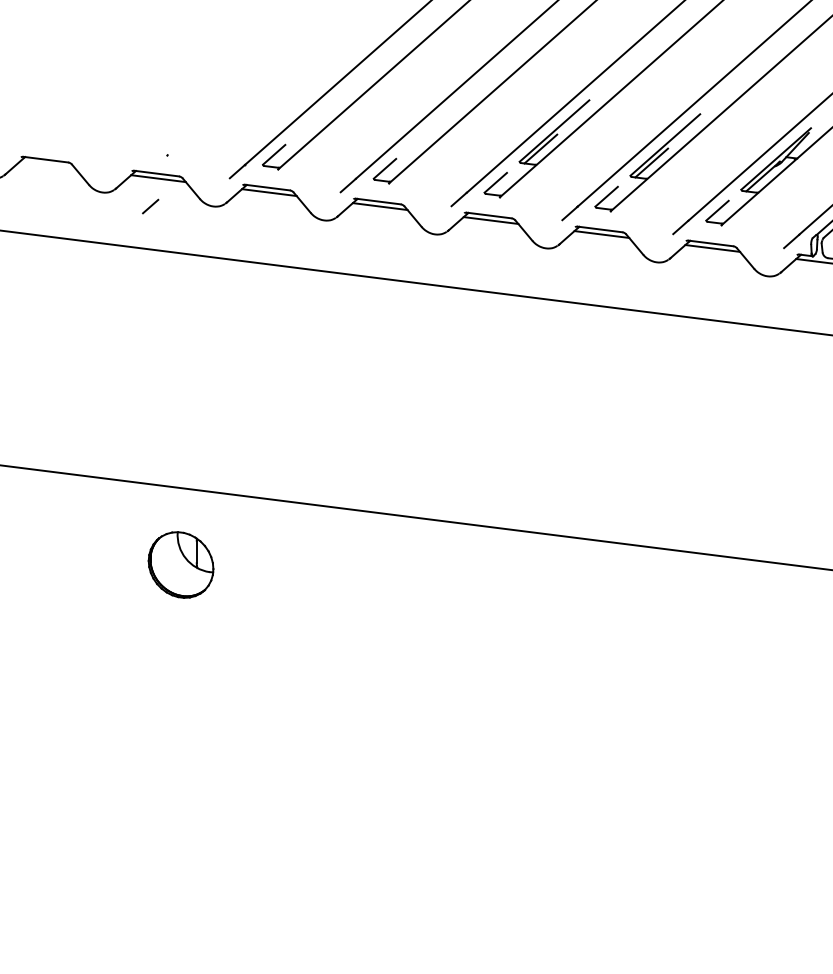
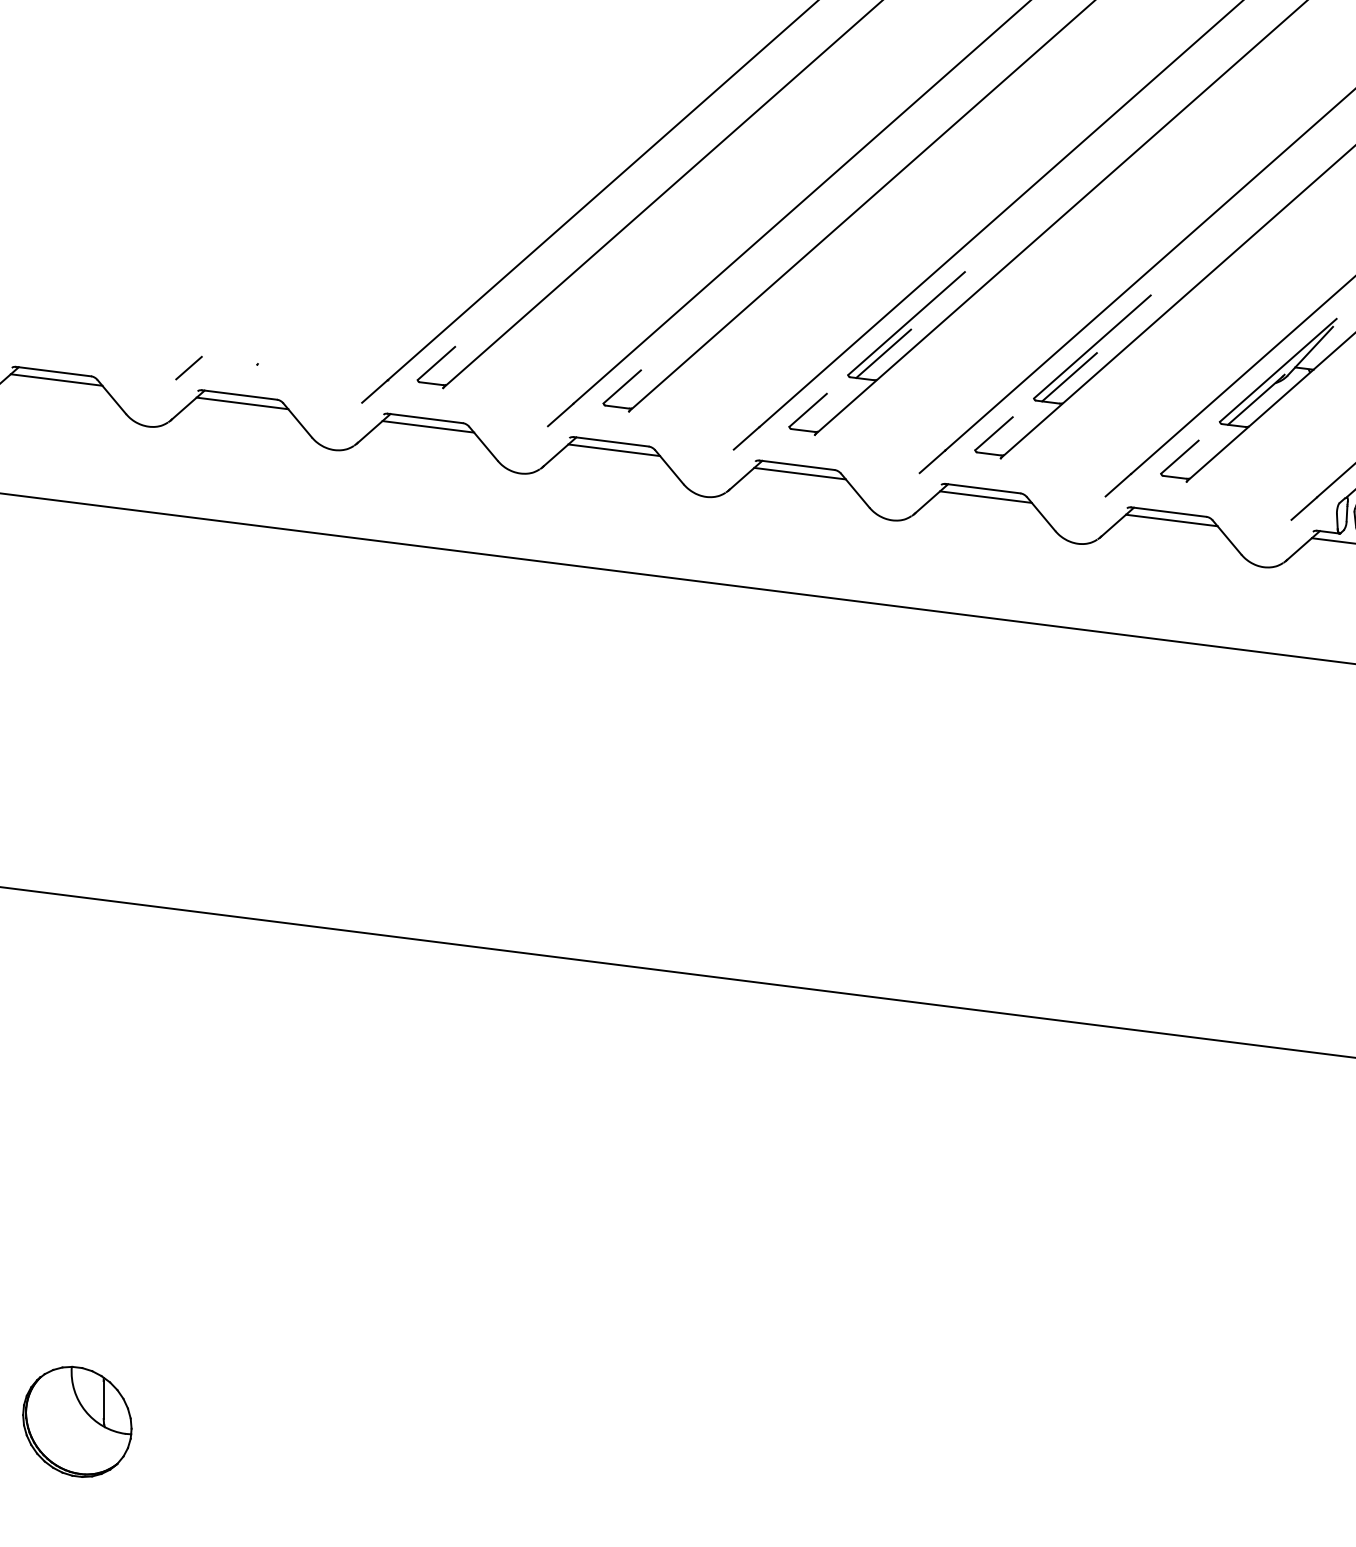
line: (47, 164) -> (56, 379), added
line: (150, 206) -> (188, 367), moved
part: (180, 564) -> (76, 1421), moved

